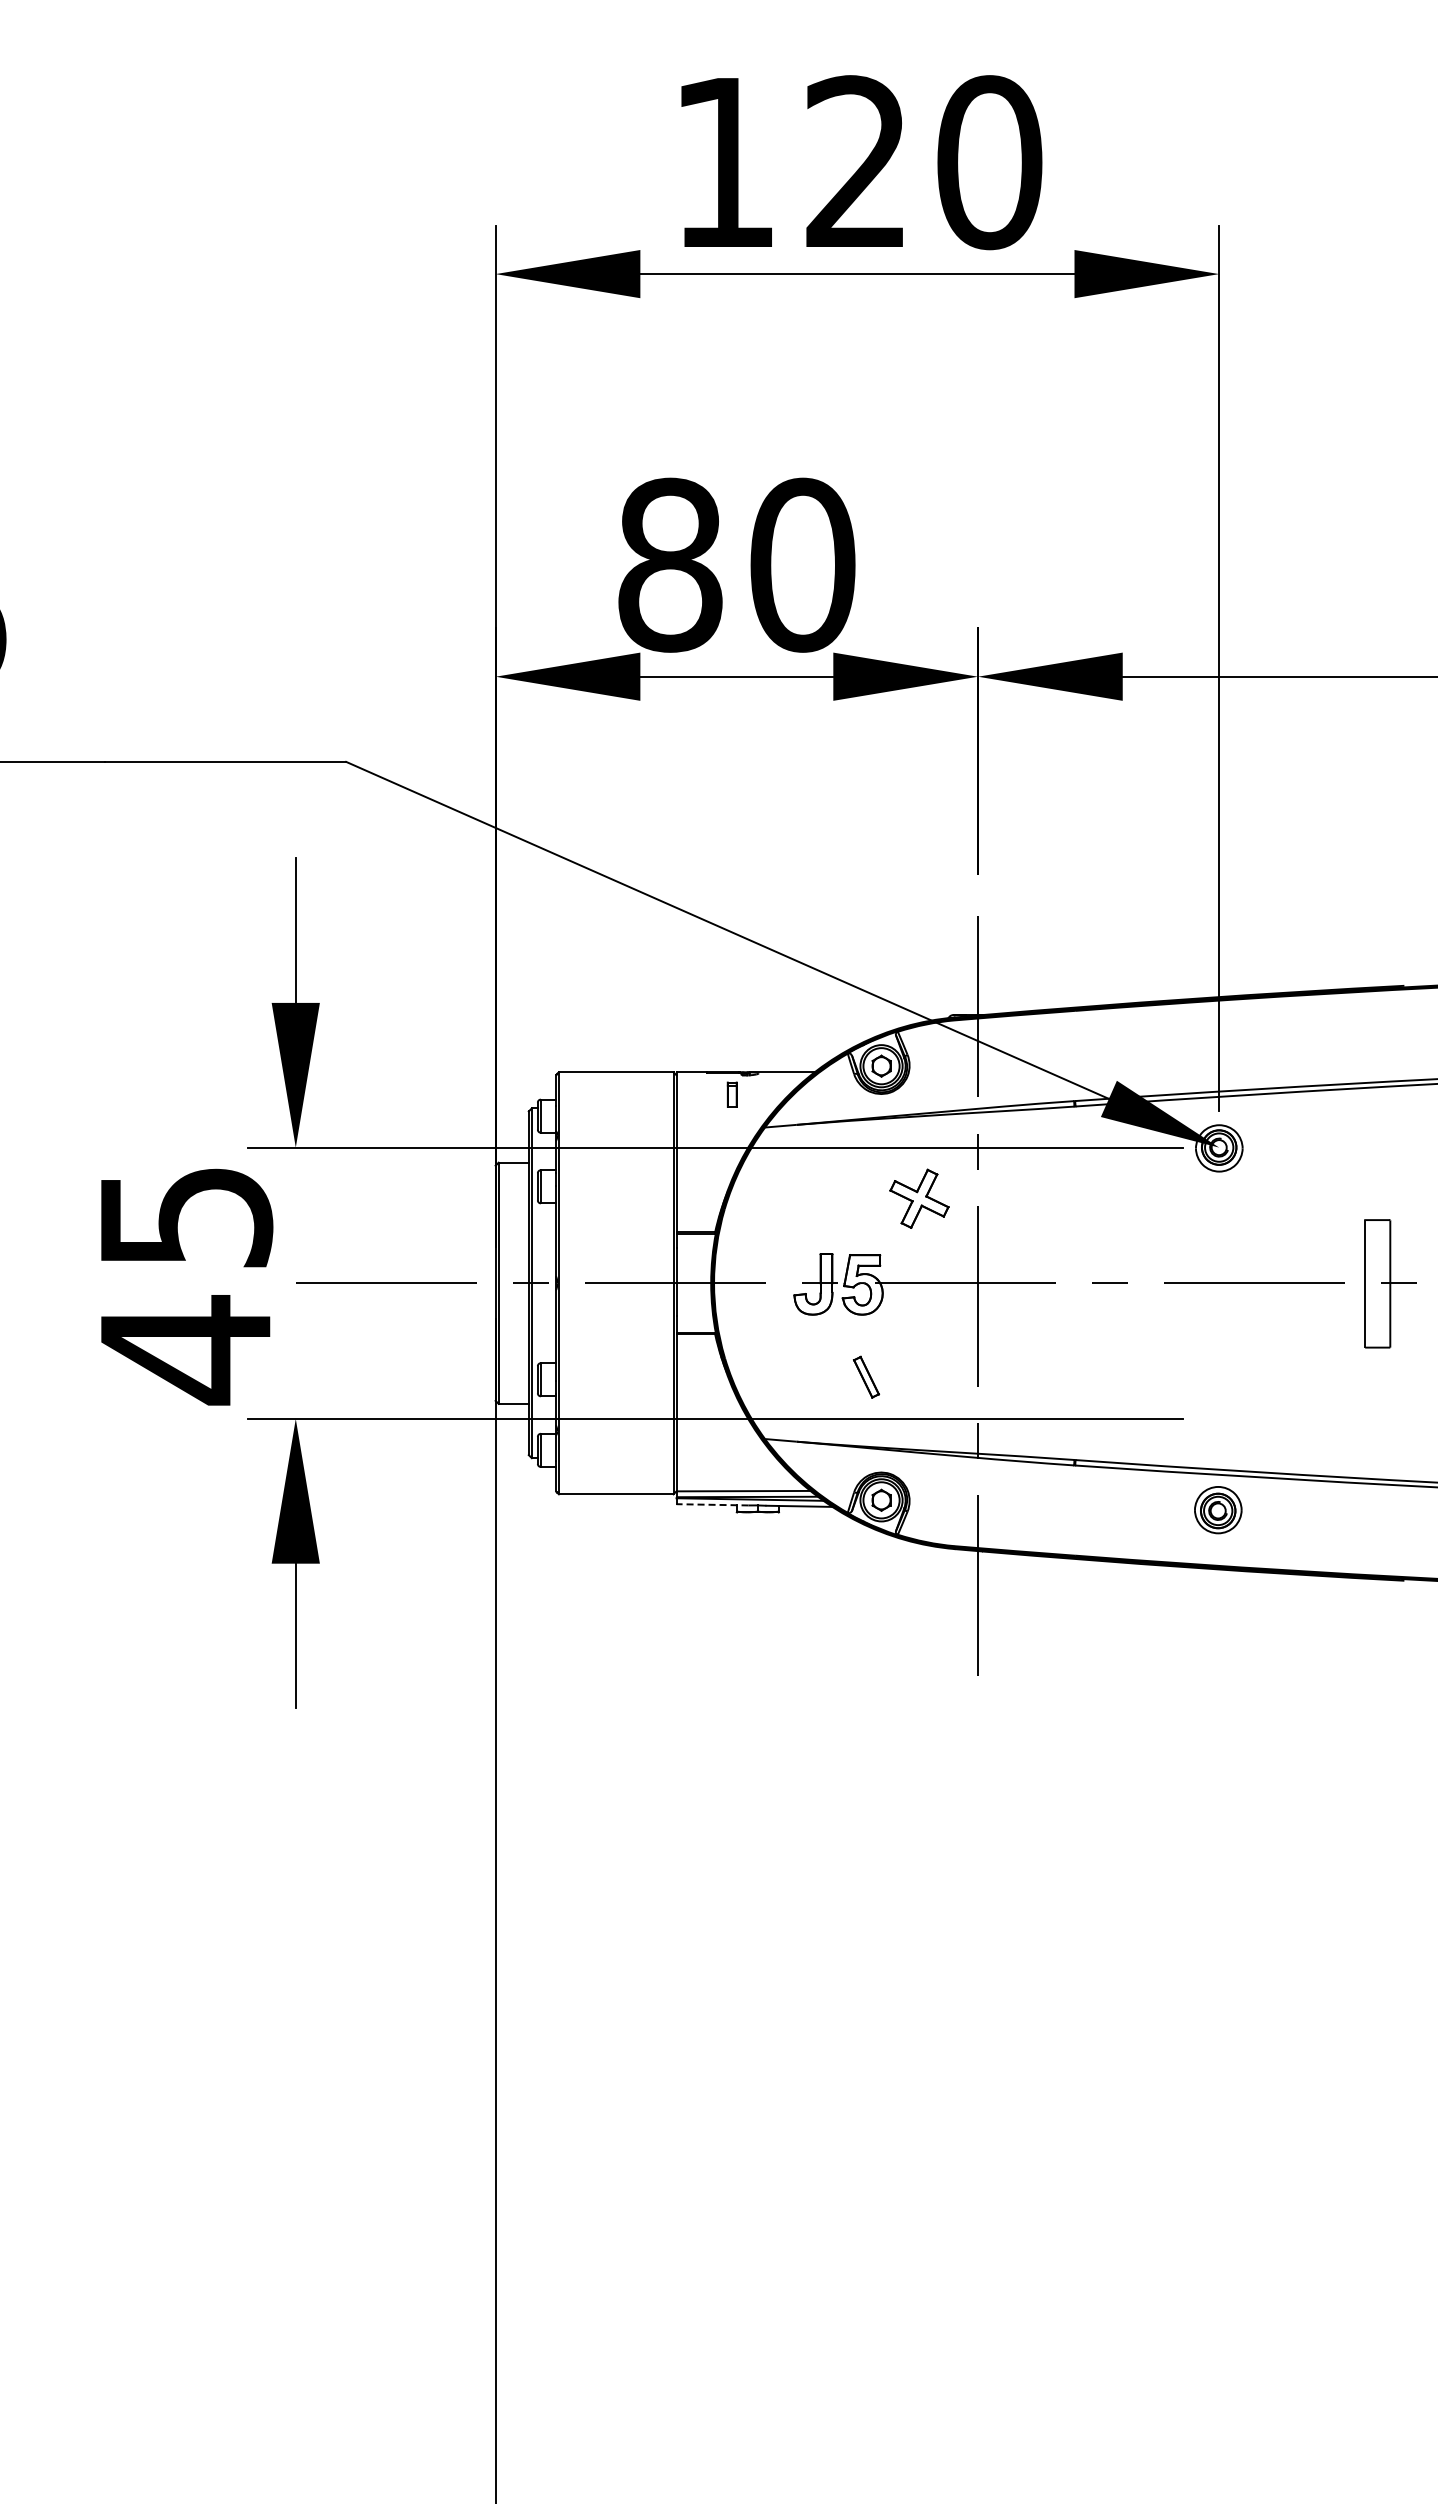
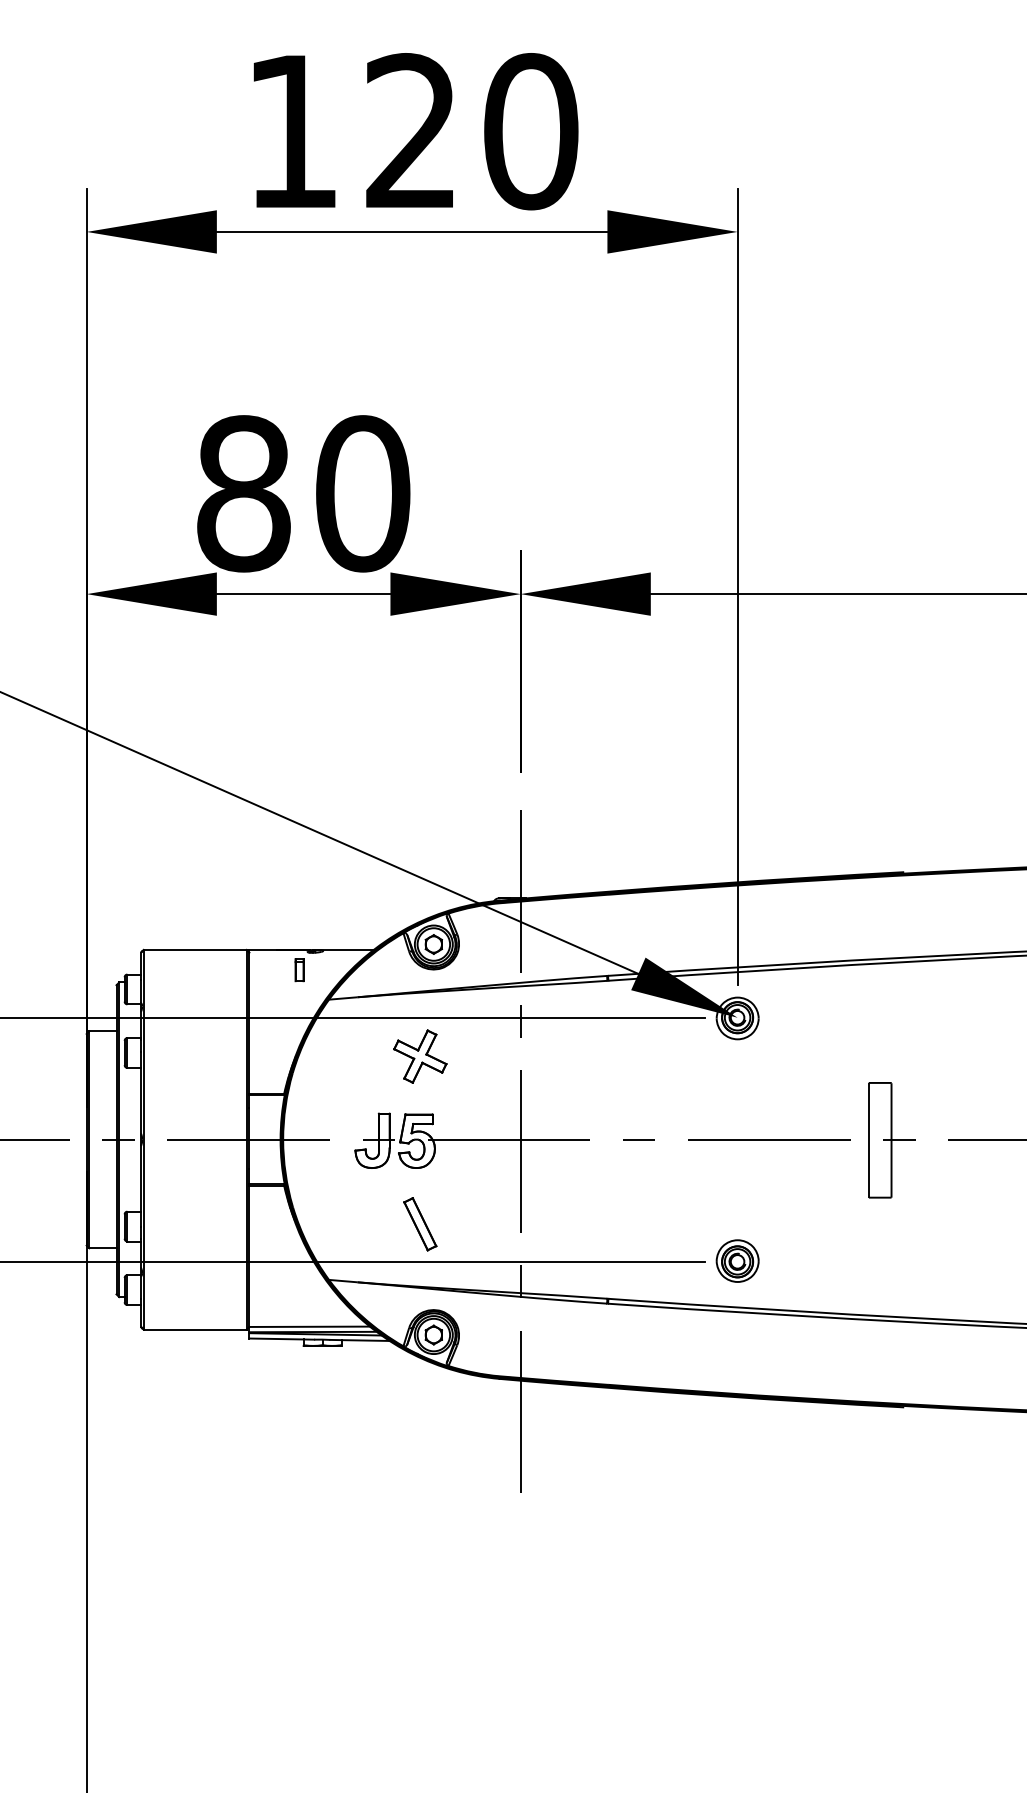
part: (919, 1198) -> (420, 1056), moved
part: (866, 1377) -> (420, 1224), size x1.43
line: (712, 1504) -> (281, 1338), dashed -> solid
part: (1218, 1510) -> (737, 1261), moved

